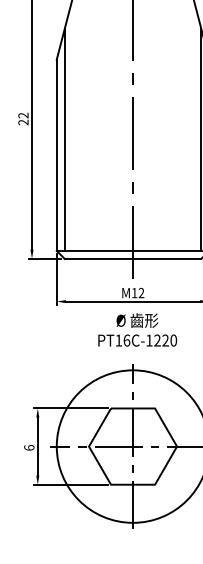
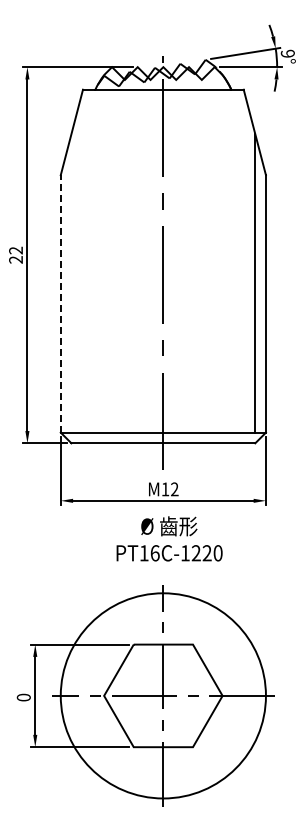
line: (64, 140) -> (71, 283), removed
line: (56, 154) -> (60, 303), solid -> dashed
text: (29, 447) -> (23, 697), 6 -> 0

